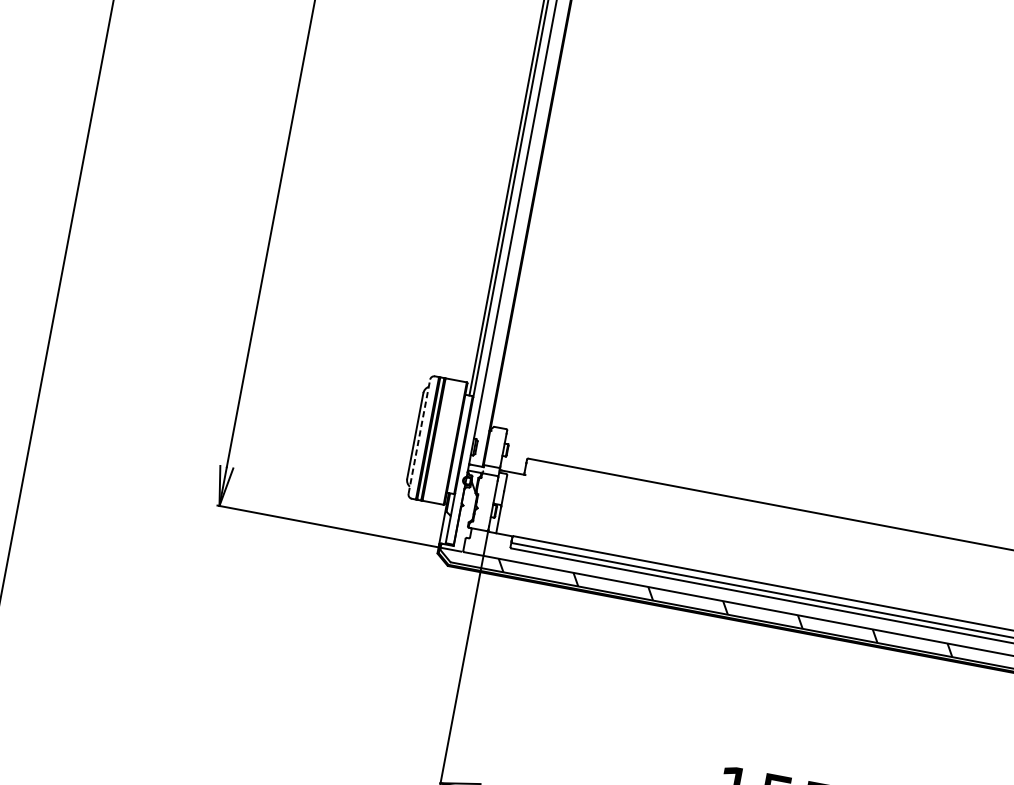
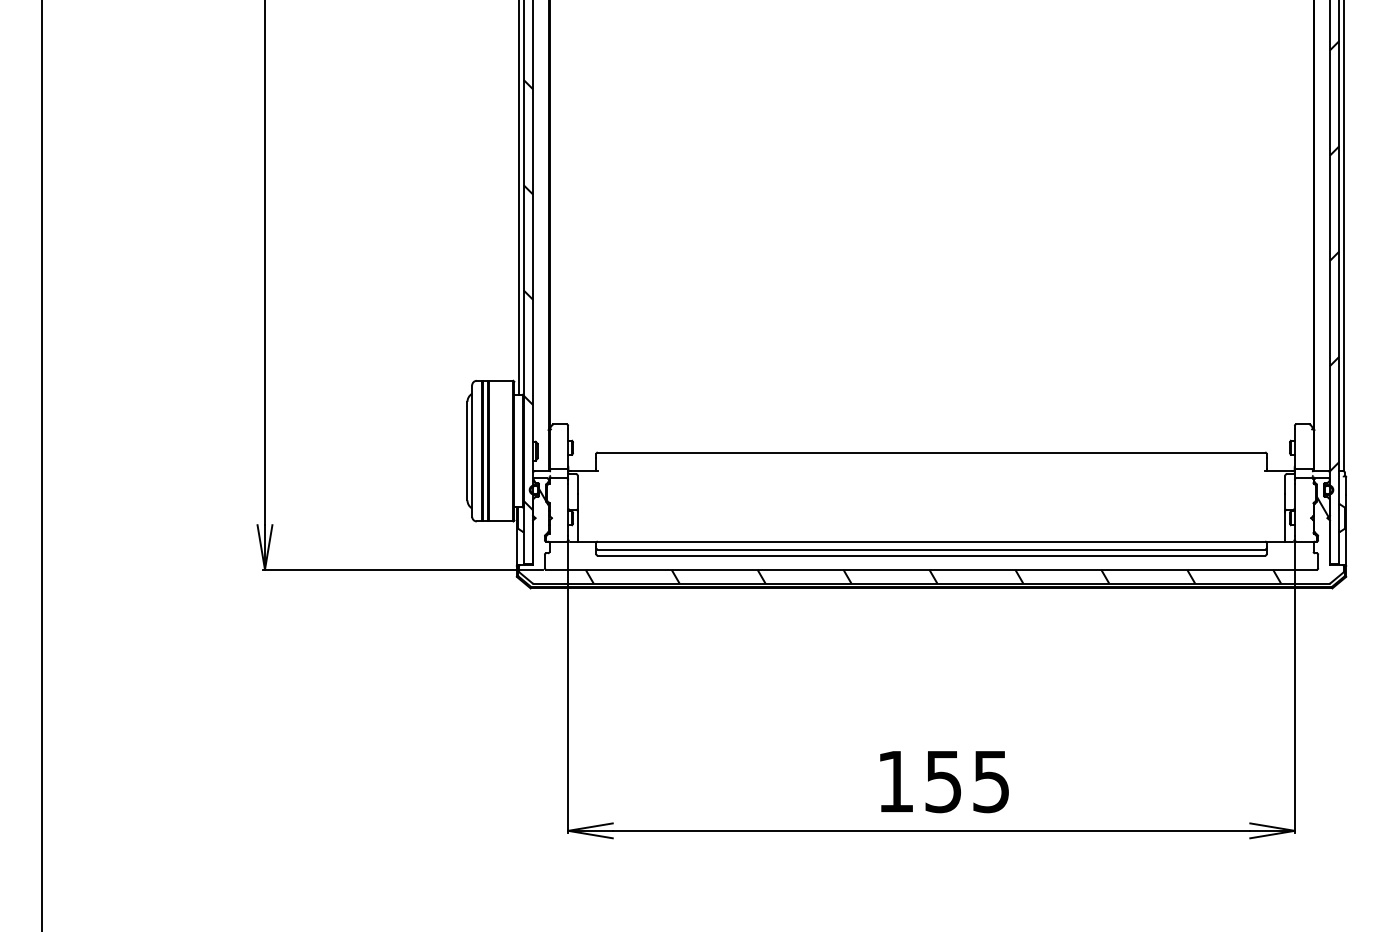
hatch: (494, 309) -> (528, 294), added
line: (419, 437) -> (472, 451), dashed -> solid

